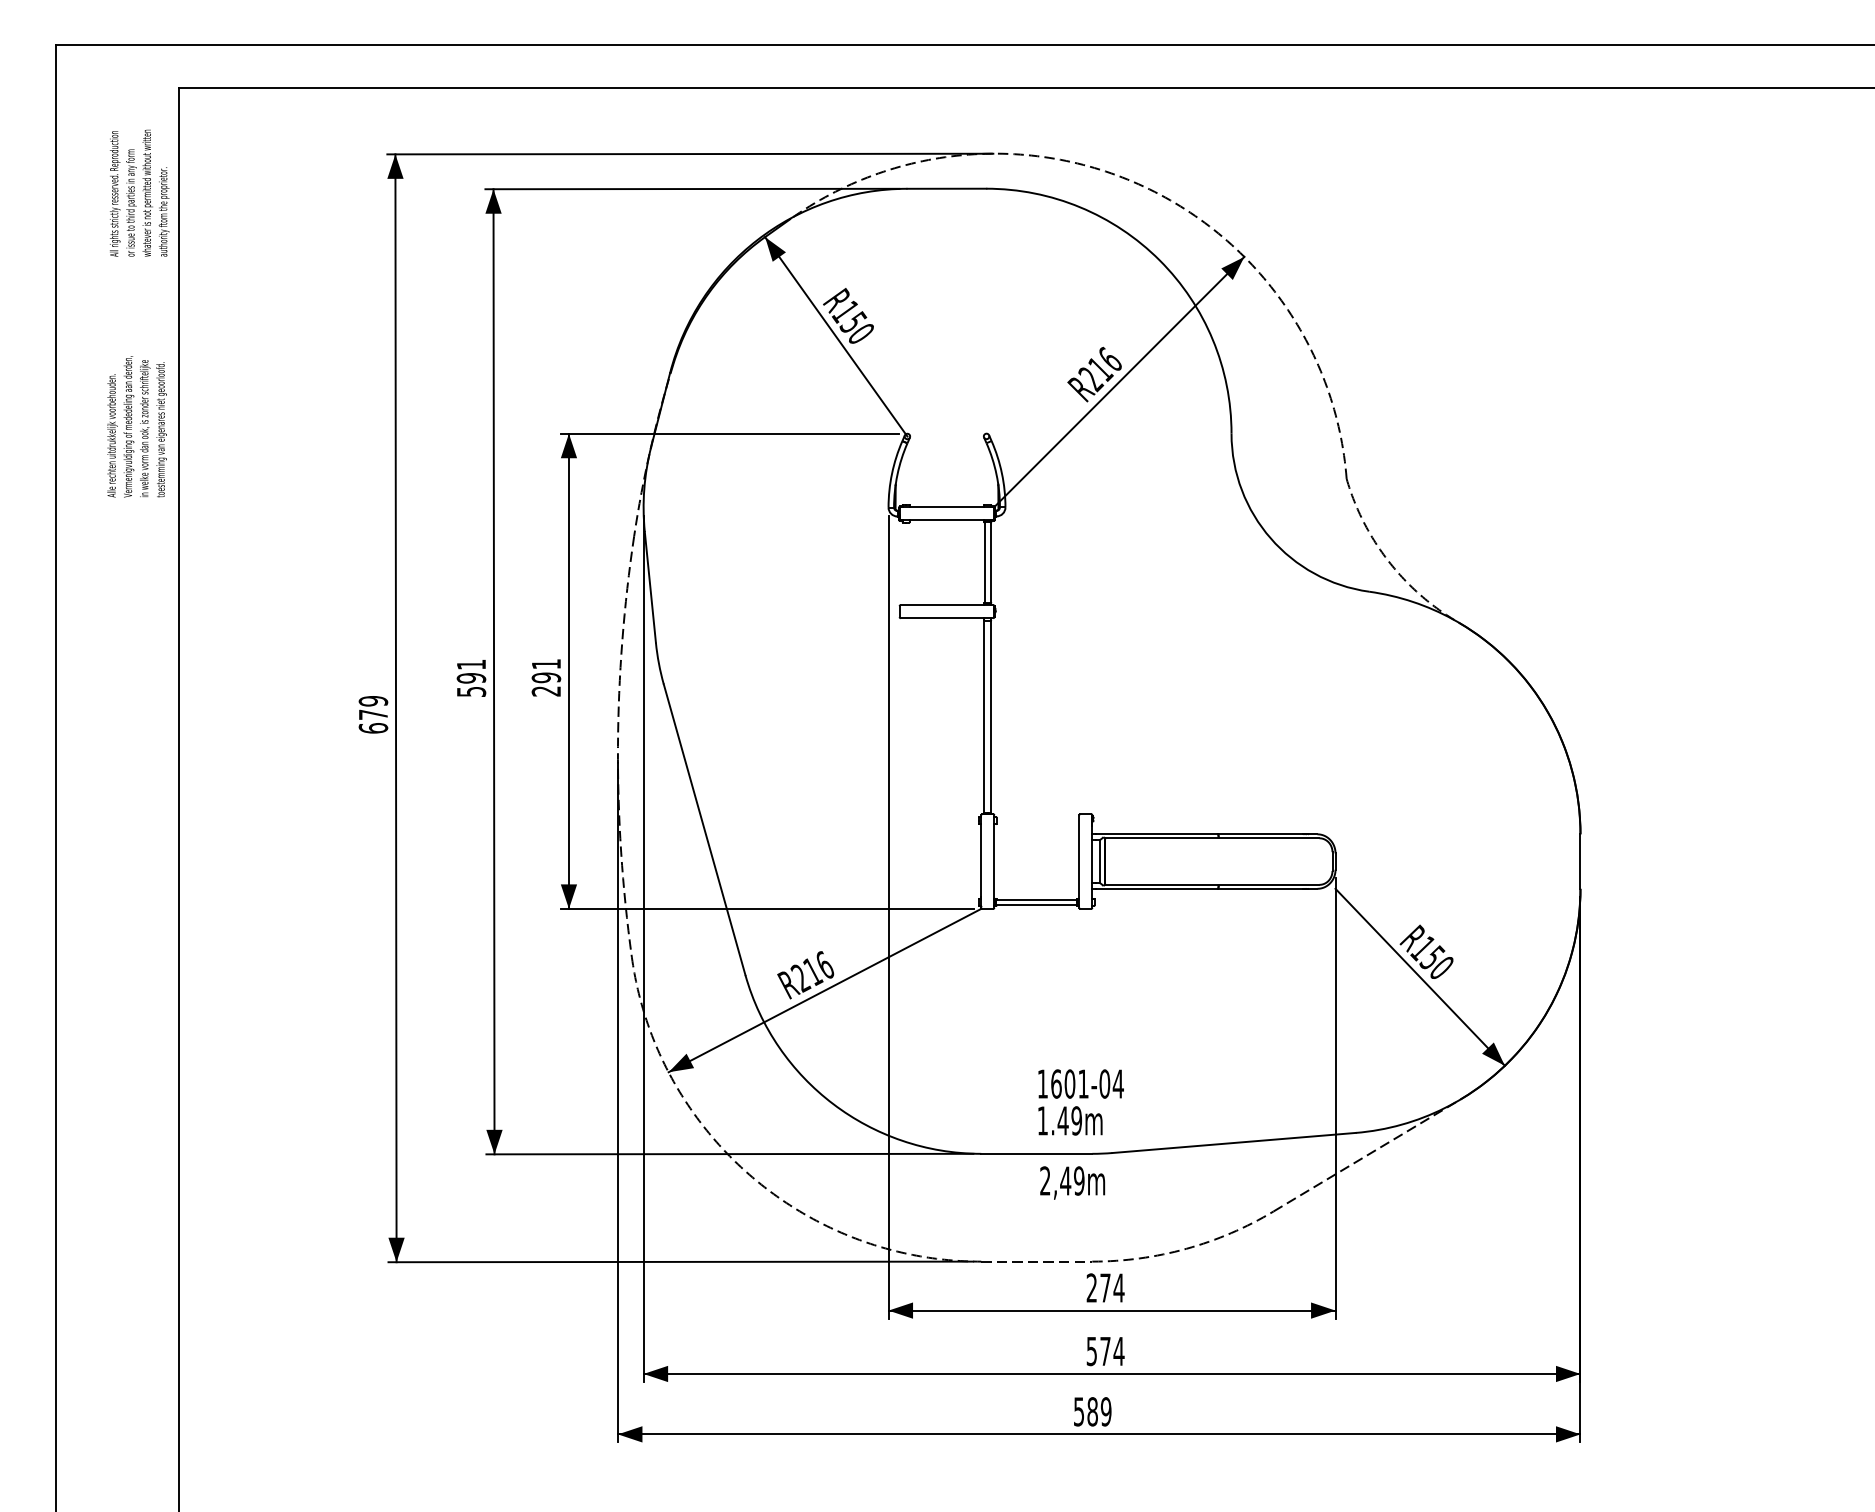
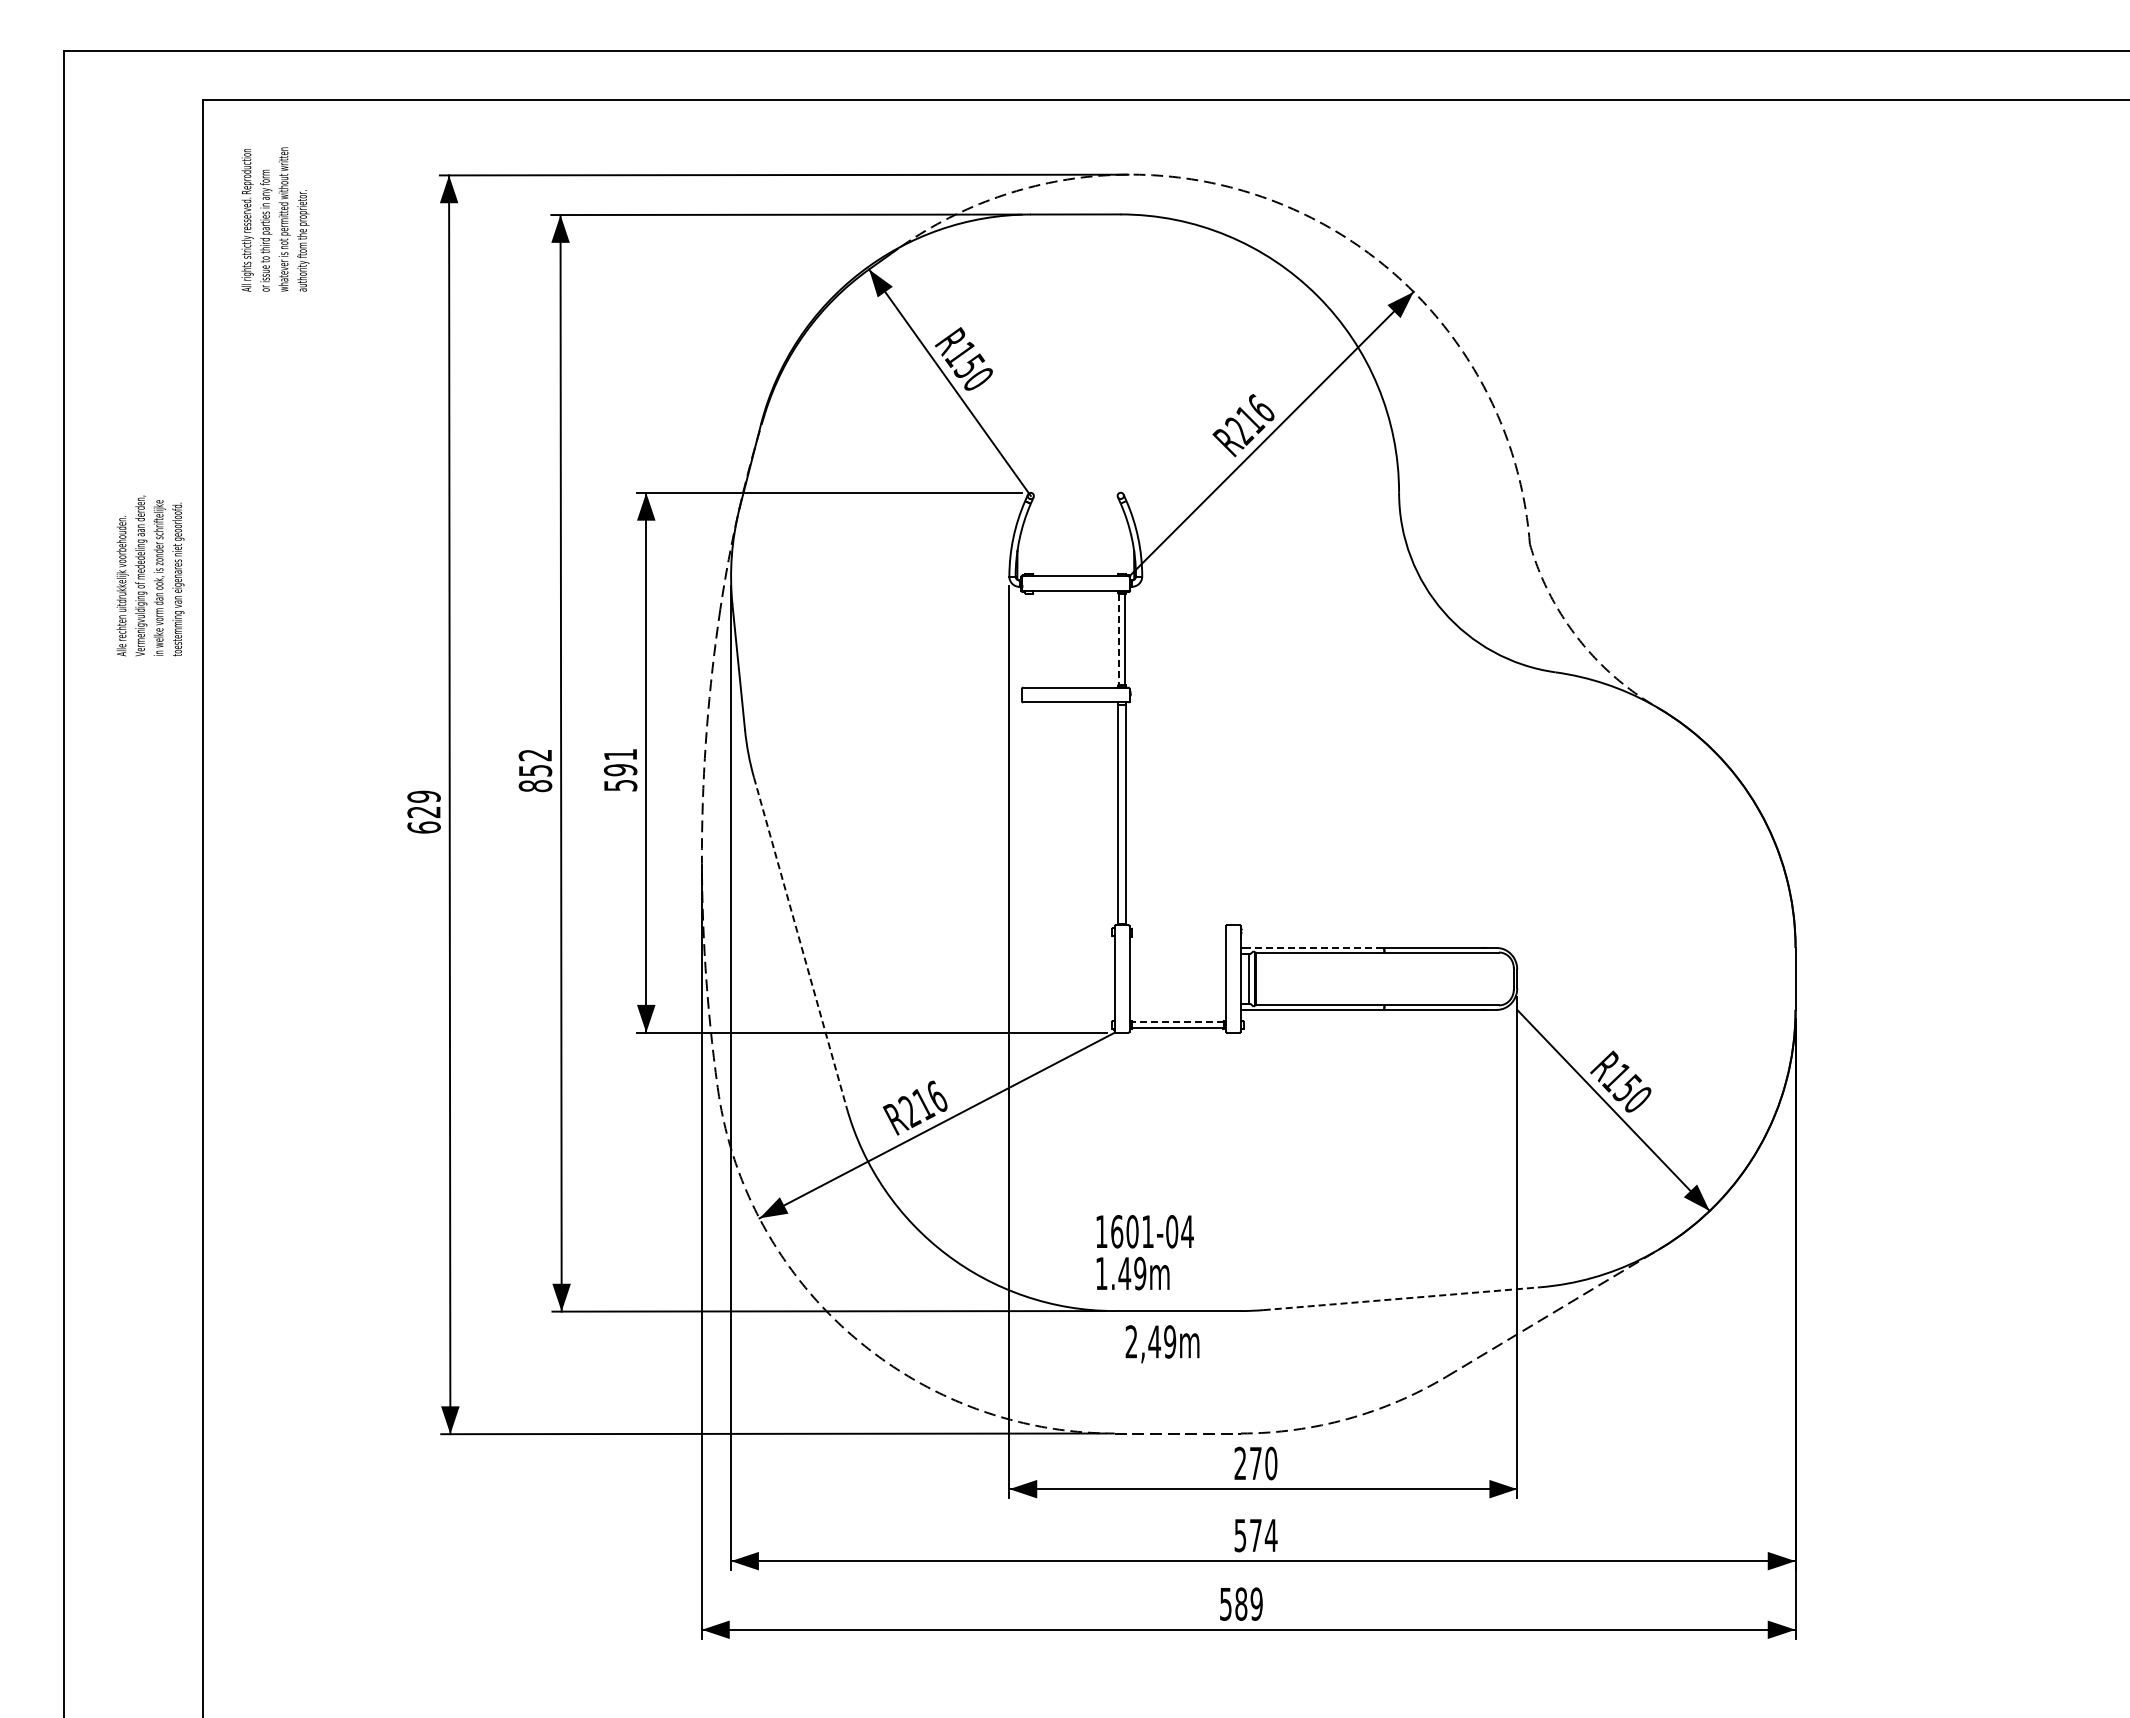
text: (139, 193) -> (275, 219), moved
text: (137, 426) -> (150, 575), moved
line: (985, 562) -> (1119, 639), solid -> dashed
text: (471, 678) -> (535, 770), 591 -> 852
text: (546, 691) -> (620, 785), 291 -> 591
text: (372, 715) -> (423, 812), 679 -> 629
line: (704, 829) -> (800, 942), solid -> dashed
line: (1157, 834) -> (1314, 948), solid -> dashed
line: (1036, 899) -> (1177, 1022), solid -> dashed
text: (1080, 1102) -> (1144, 1252), moved
line: (1233, 1142) -> (1401, 1298), solid -> dashed
text: (1072, 1183) -> (1162, 1344), moved
text: (1118, 1288) -> (1270, 1463), 274 -> 270

